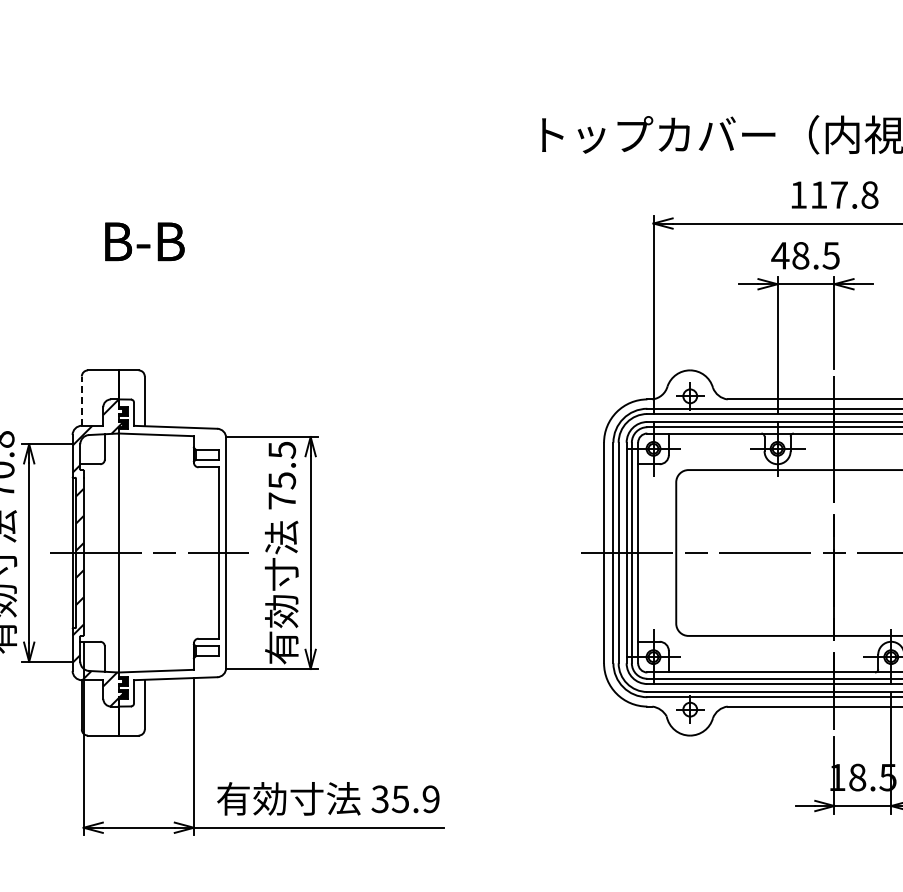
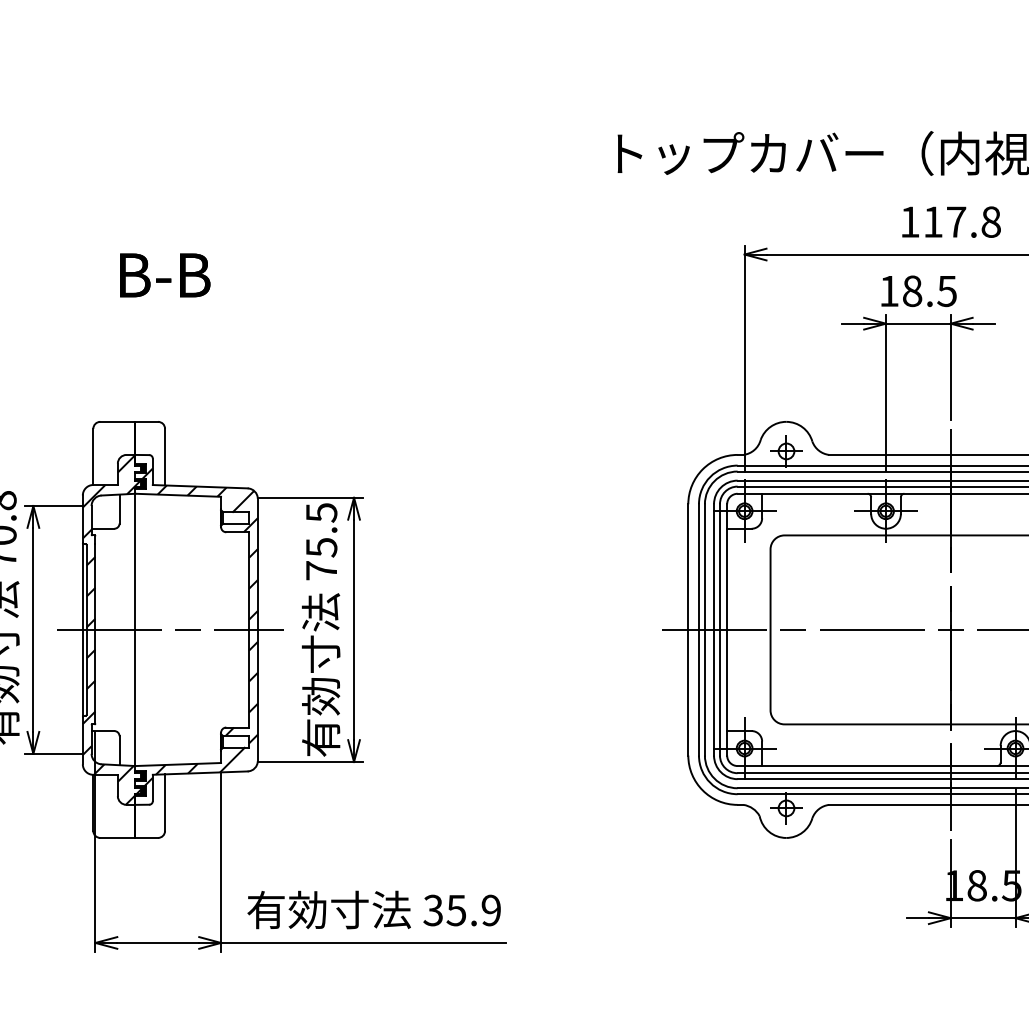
text: (780, 255) -> (889, 290), 48.5 -> 18.5
line: (81, 401) -> (92, 457), dashed -> solid
hatch: (172, 544) -> (196, 620), added

